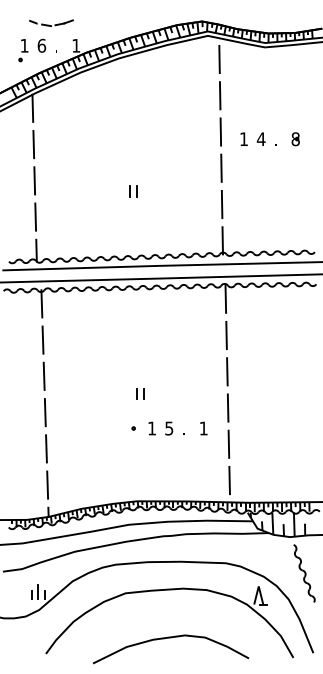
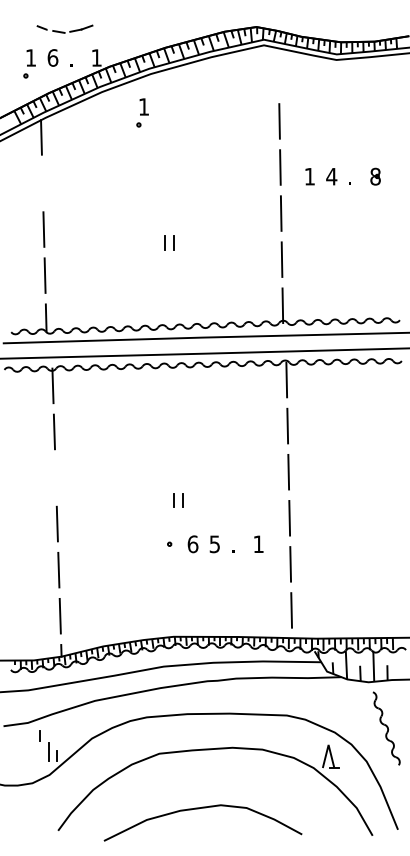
line: (219, 59) -> (278, 75), removed
part: (112, 88) -> (142, 112), added
line: (33, 144) -> (42, 183), removed
line: (43, 375) -> (55, 477), removed
text: (151, 428) -> (192, 544), 1 -> 6
line: (31, 594) -> (39, 735), moved
curve: (168, 638) -> (199, 809), moved

